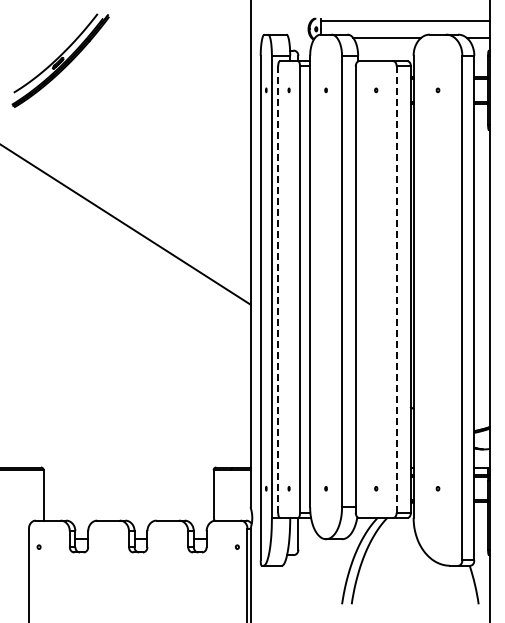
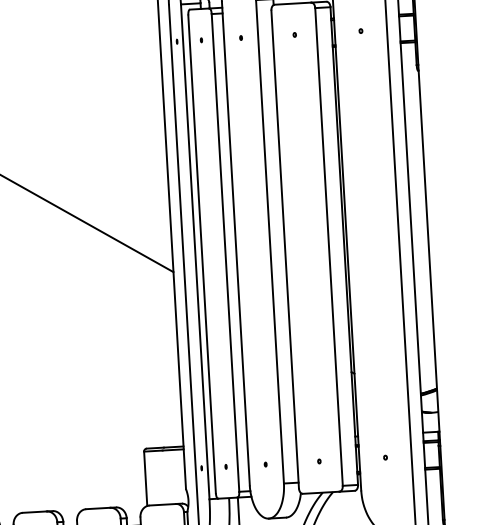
line: (396, 289) -> (328, 246), dashed -> solid
line: (278, 290) -> (202, 255), dashed -> solid

